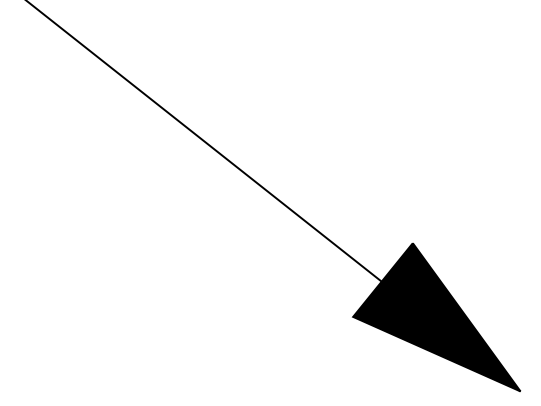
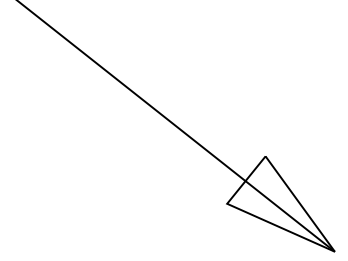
fill: (436, 316) -> (280, 203), removed

